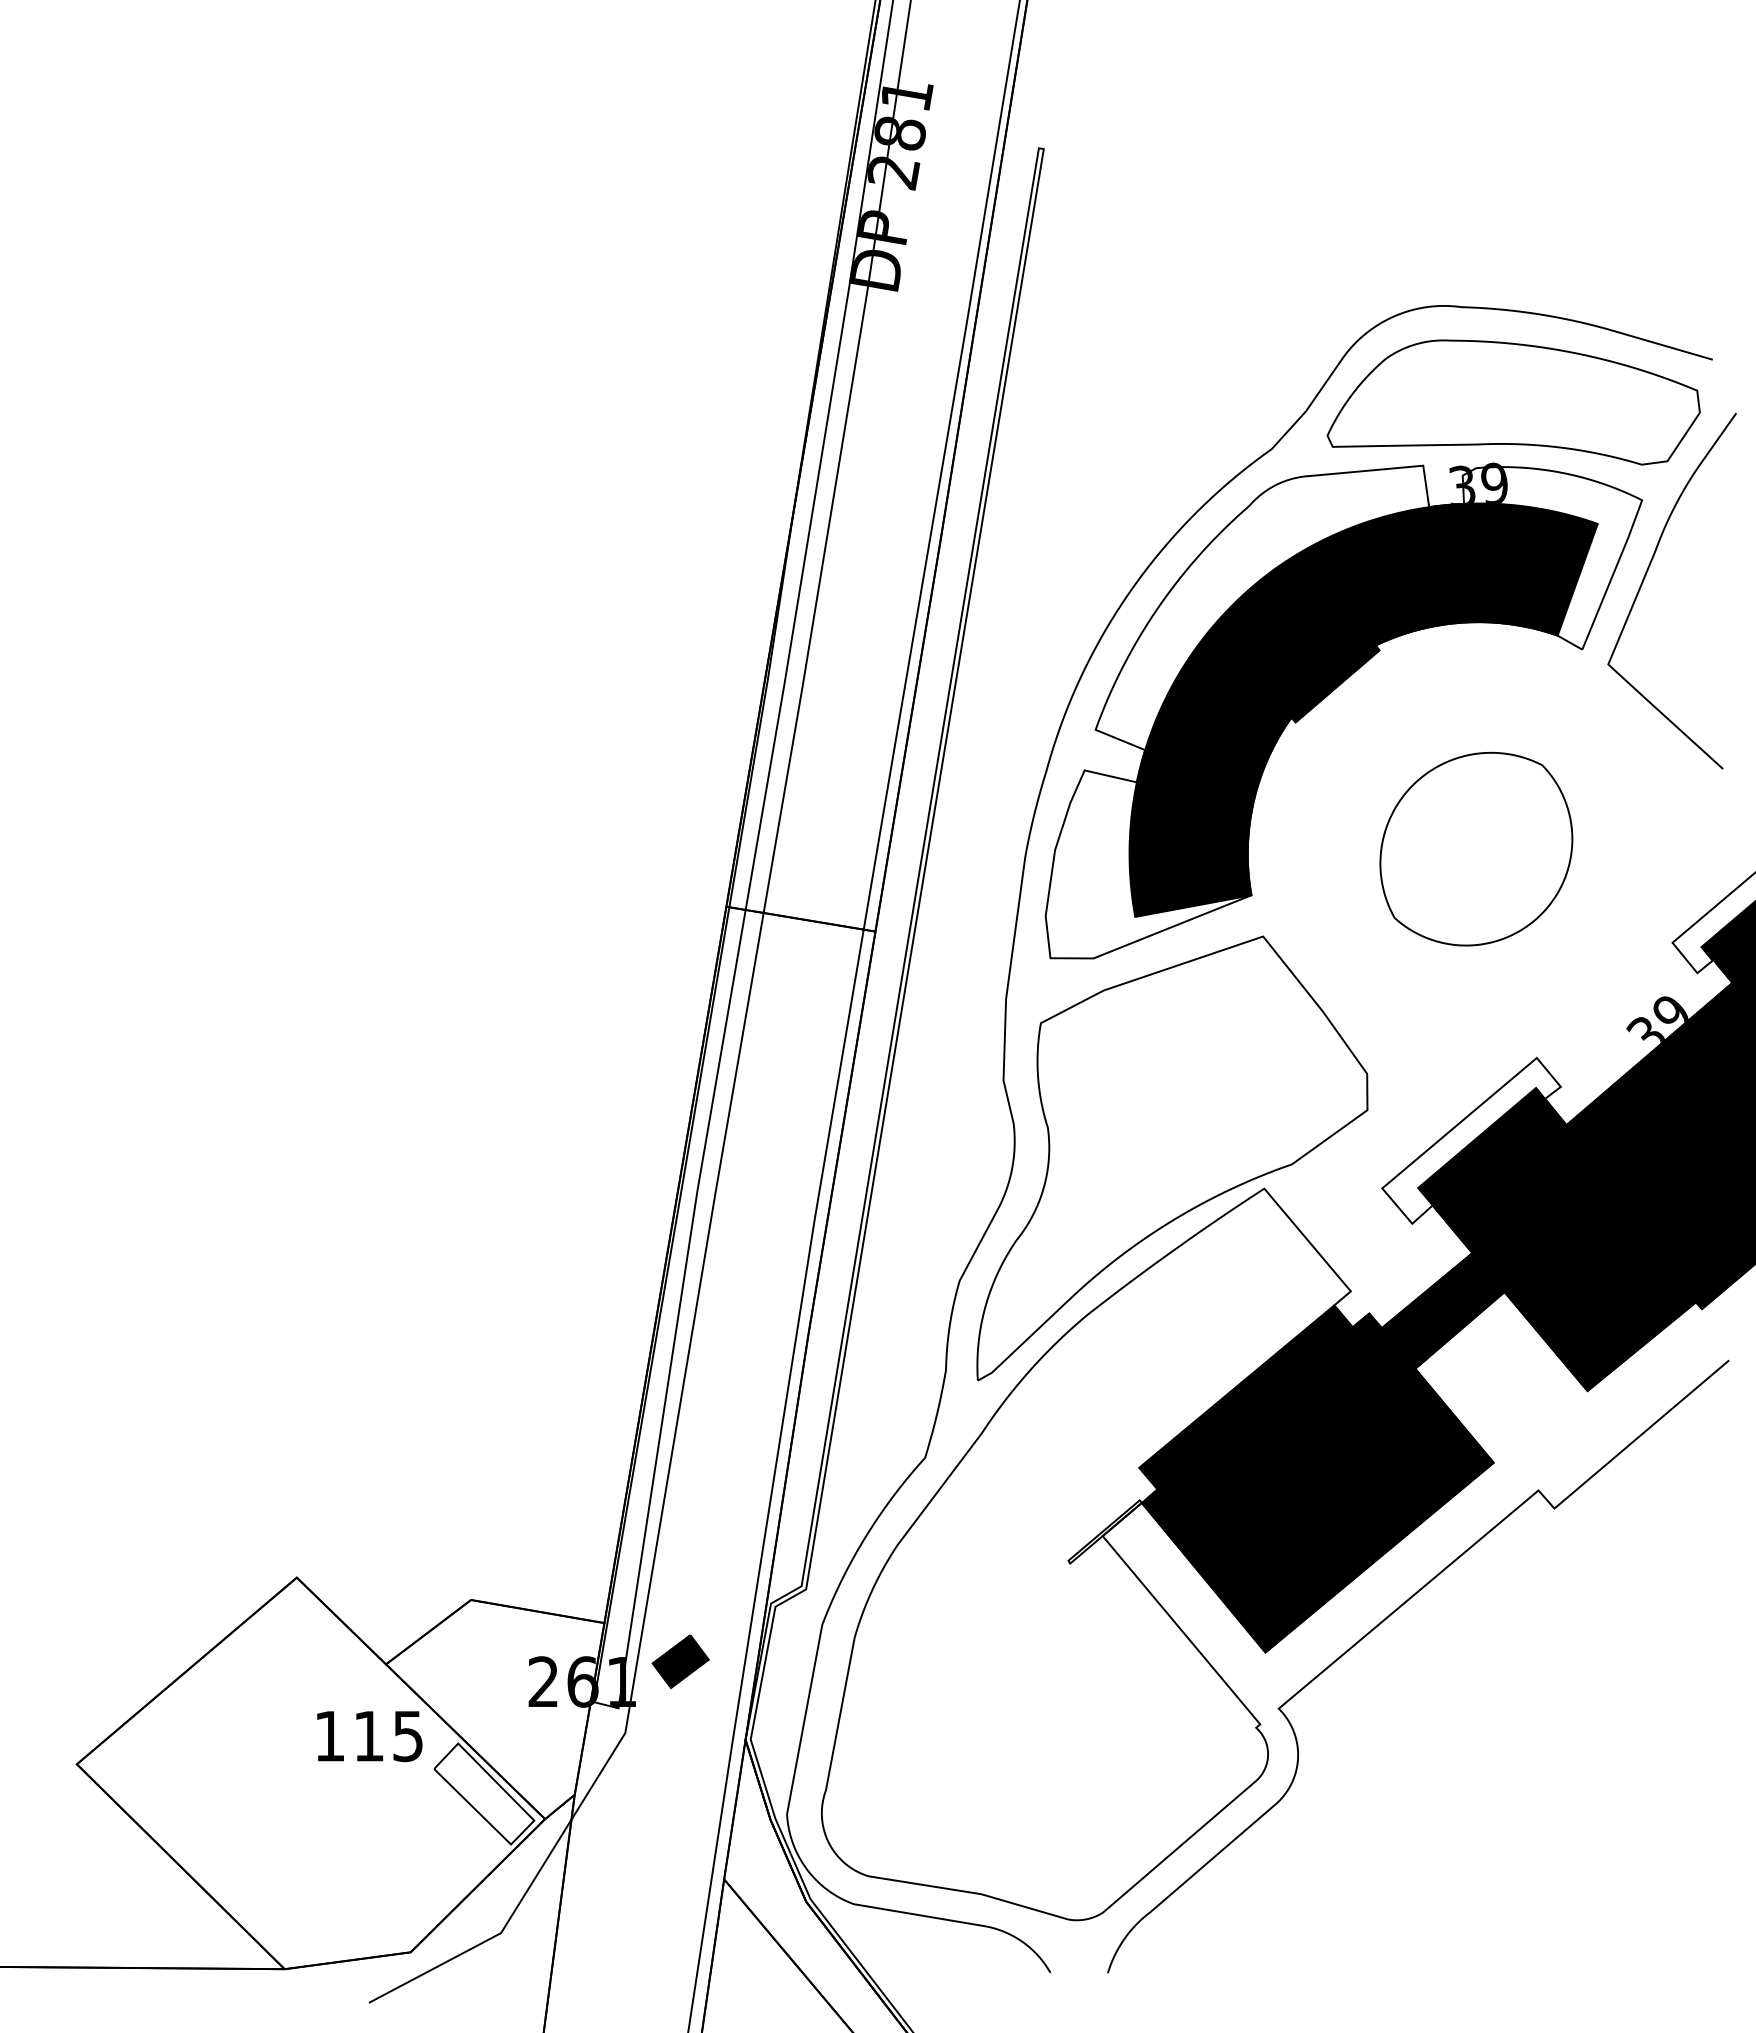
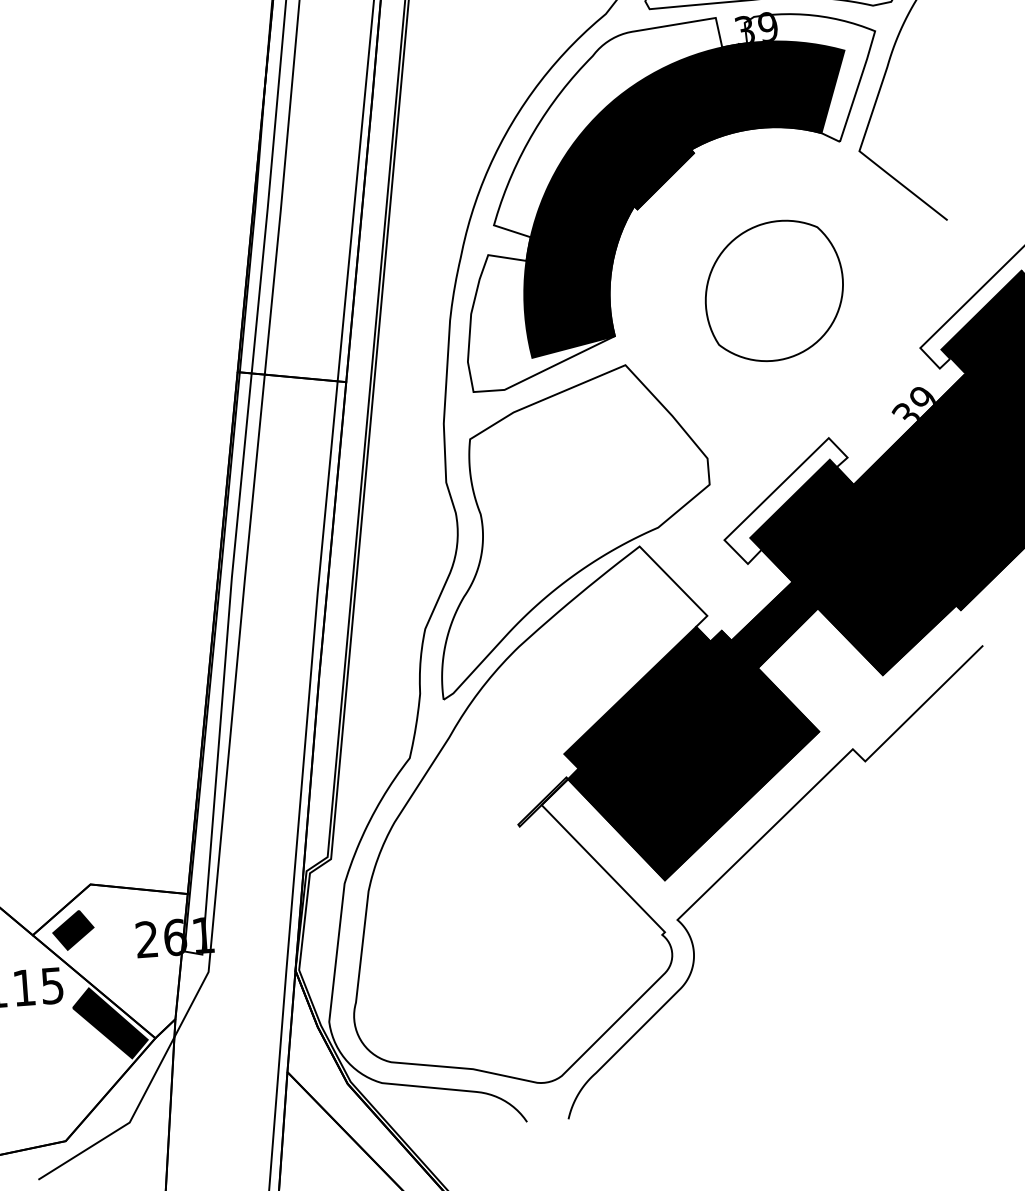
part: (680, 1661) -> (73, 930), moved
fill: (484, 1793) -> (110, 1022), added

